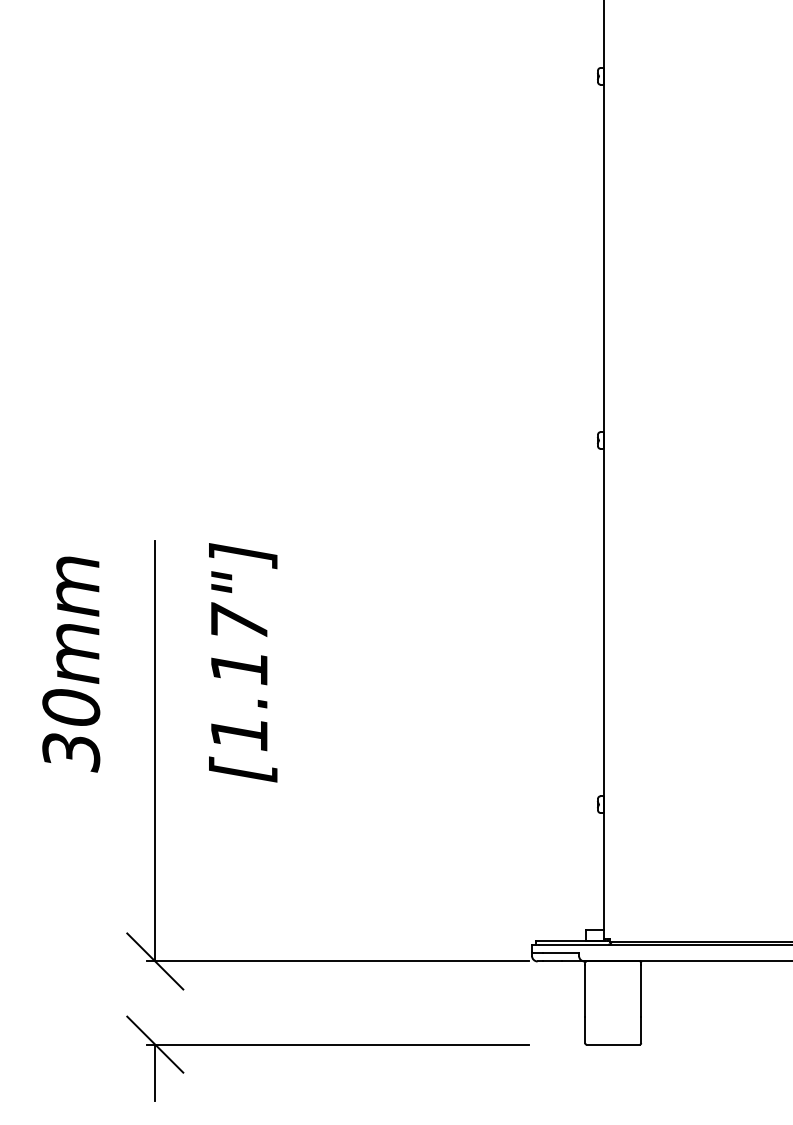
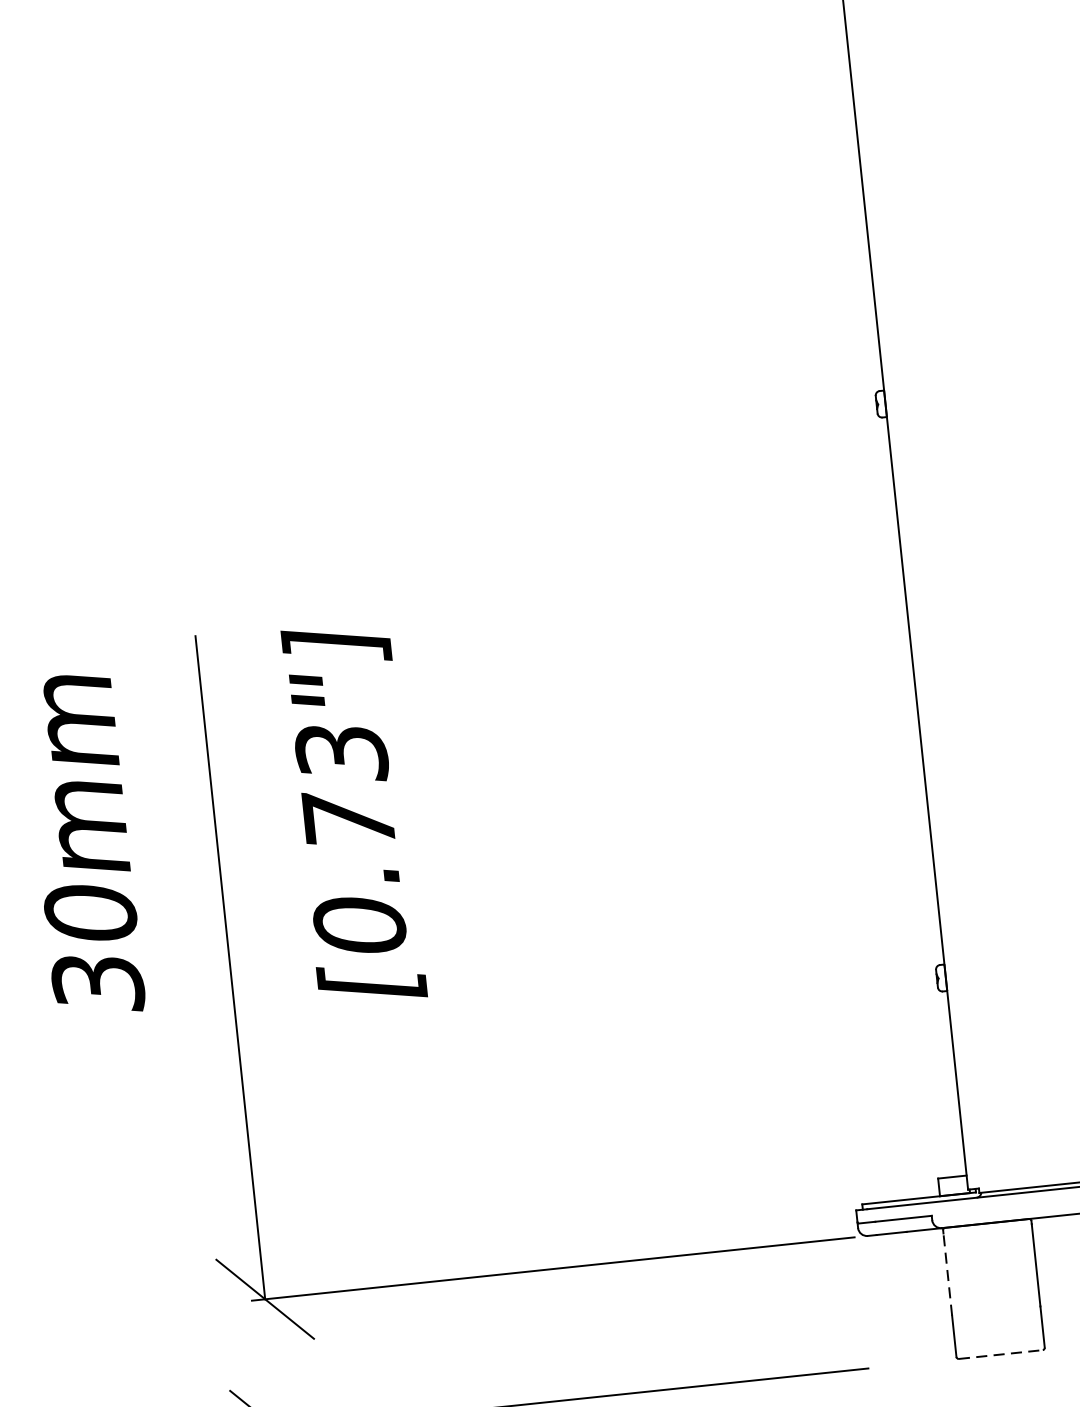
text: (239, 676) -> (350, 836), [1.17"] -> [0.73"]
line: (585, 990) -> (948, 1273), solid -> dashed
line: (613, 1044) -> (1001, 1354), solid -> dashed

